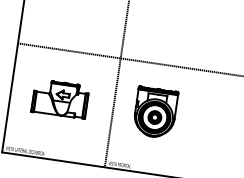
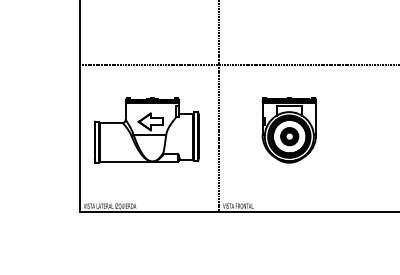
part: (60, 99) -> (146, 130), size x1.43
part: (154, 112) -> (288, 130), moved

